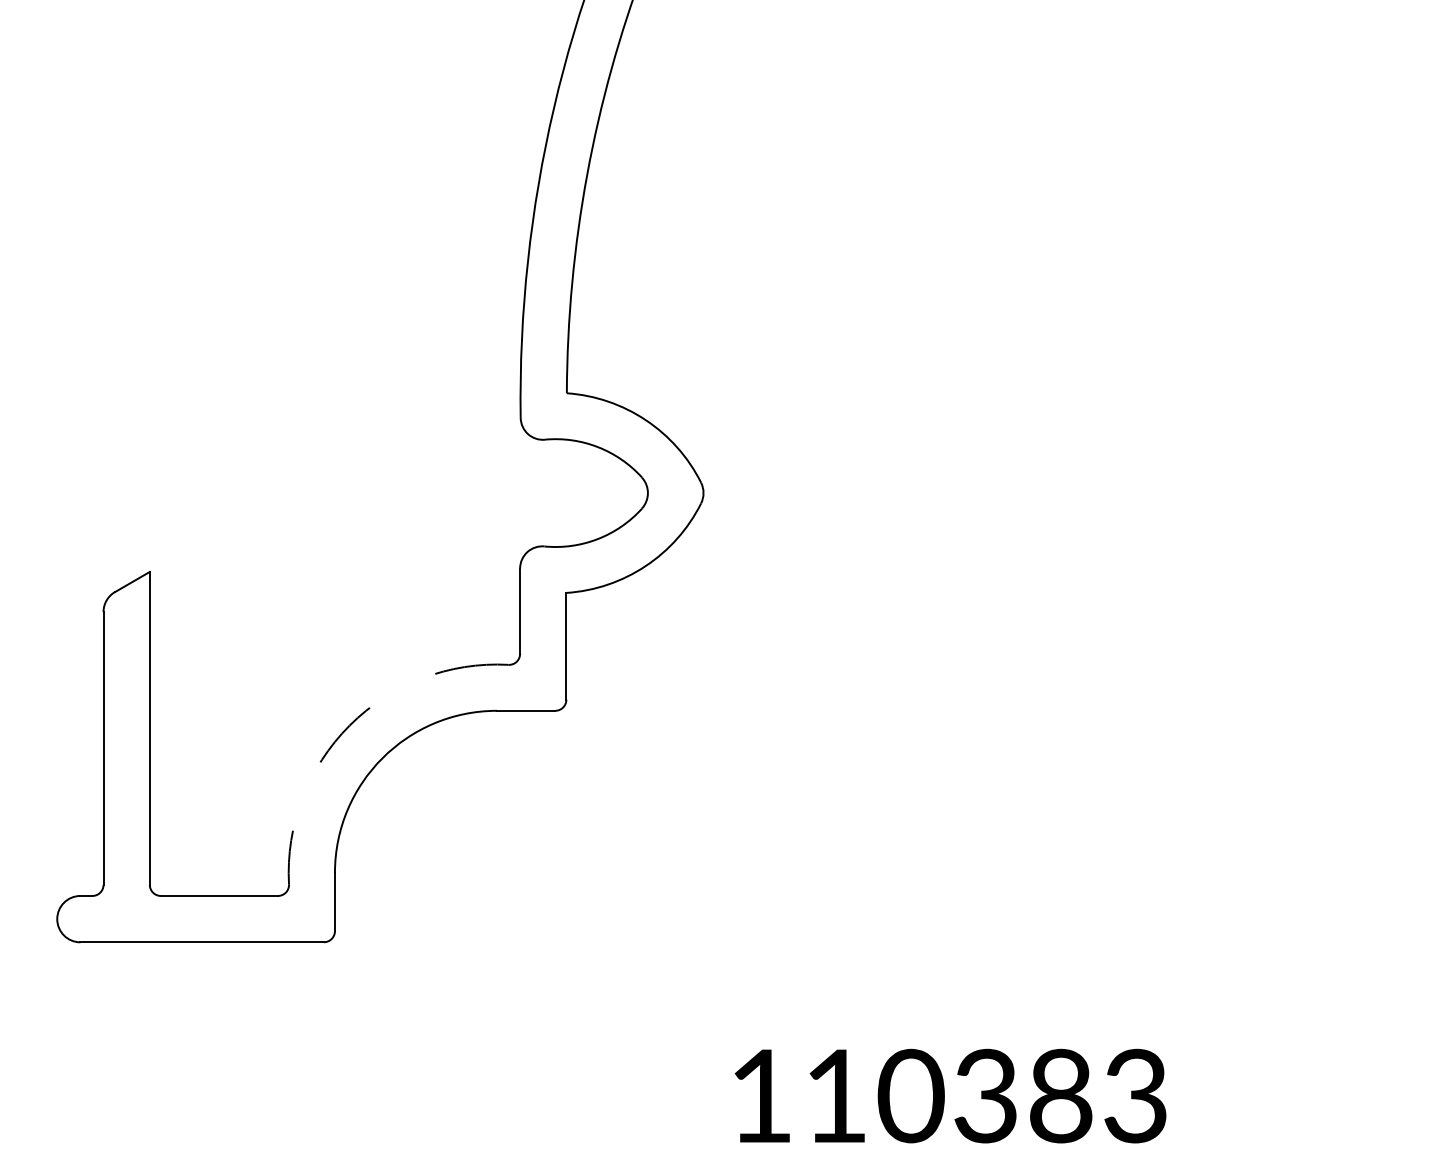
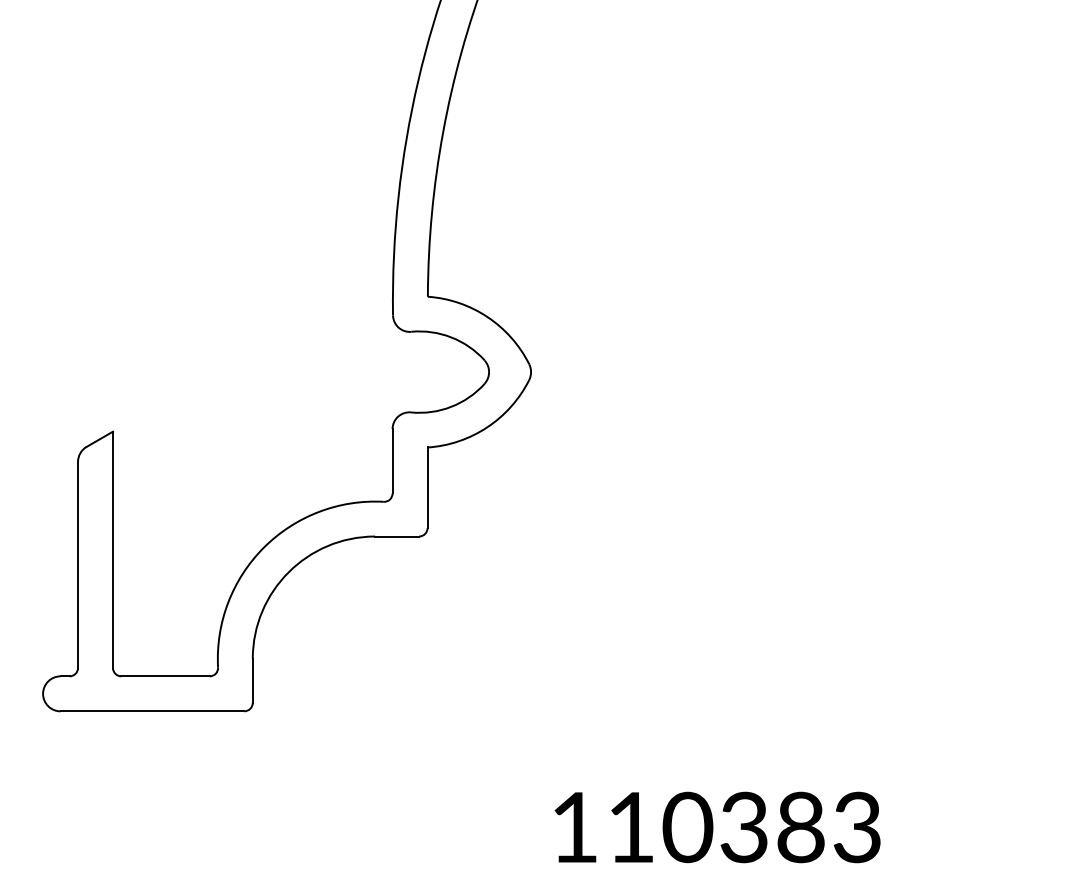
arc: (349, 725) -> (263, 547), dashed -> solid

